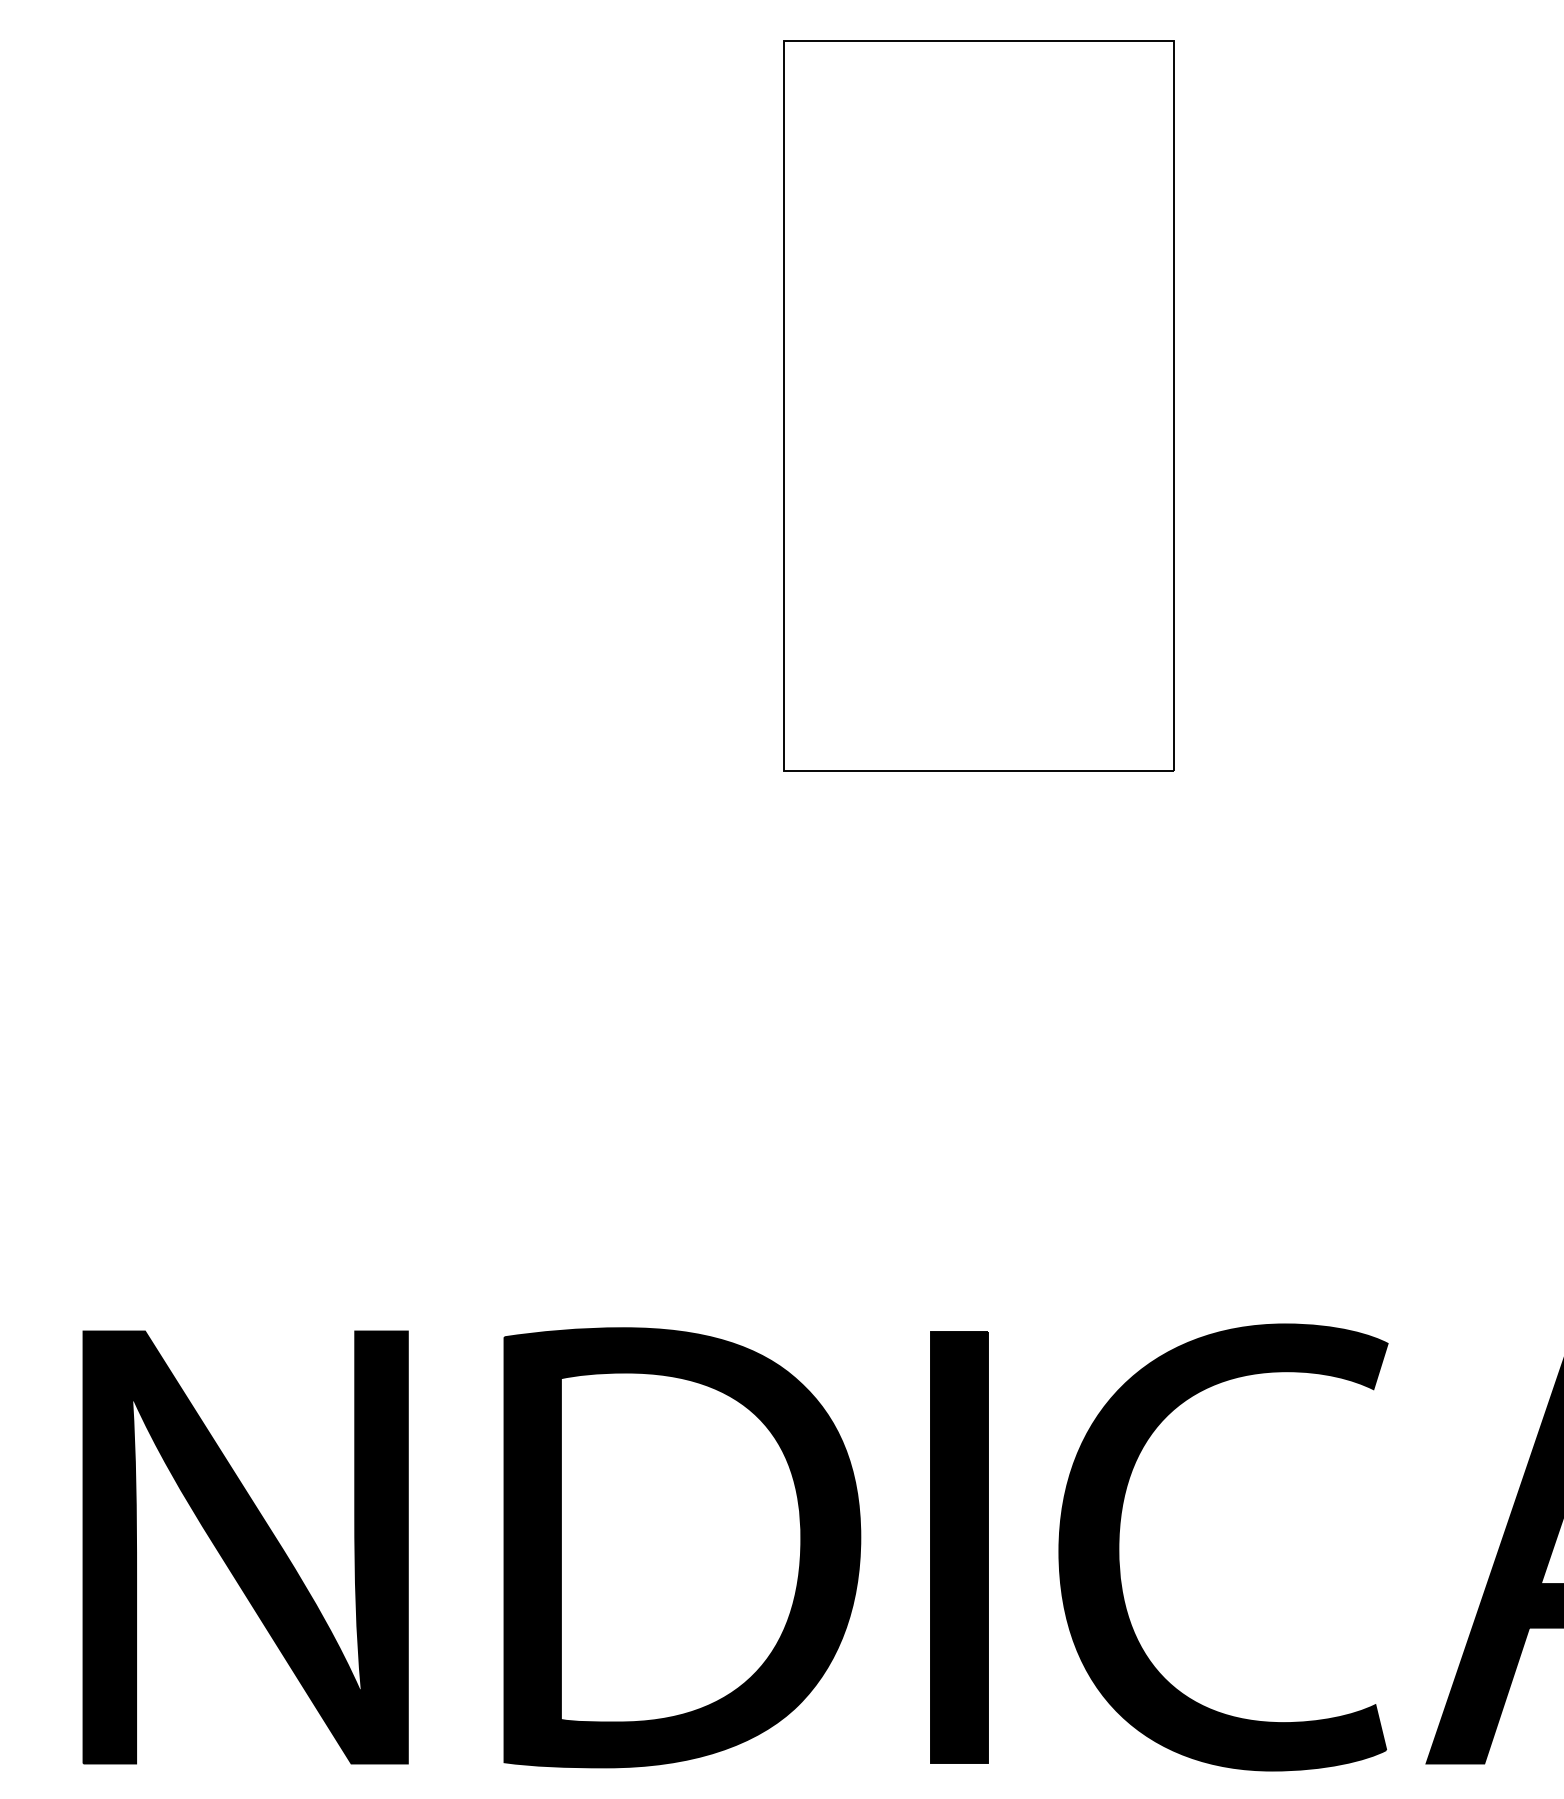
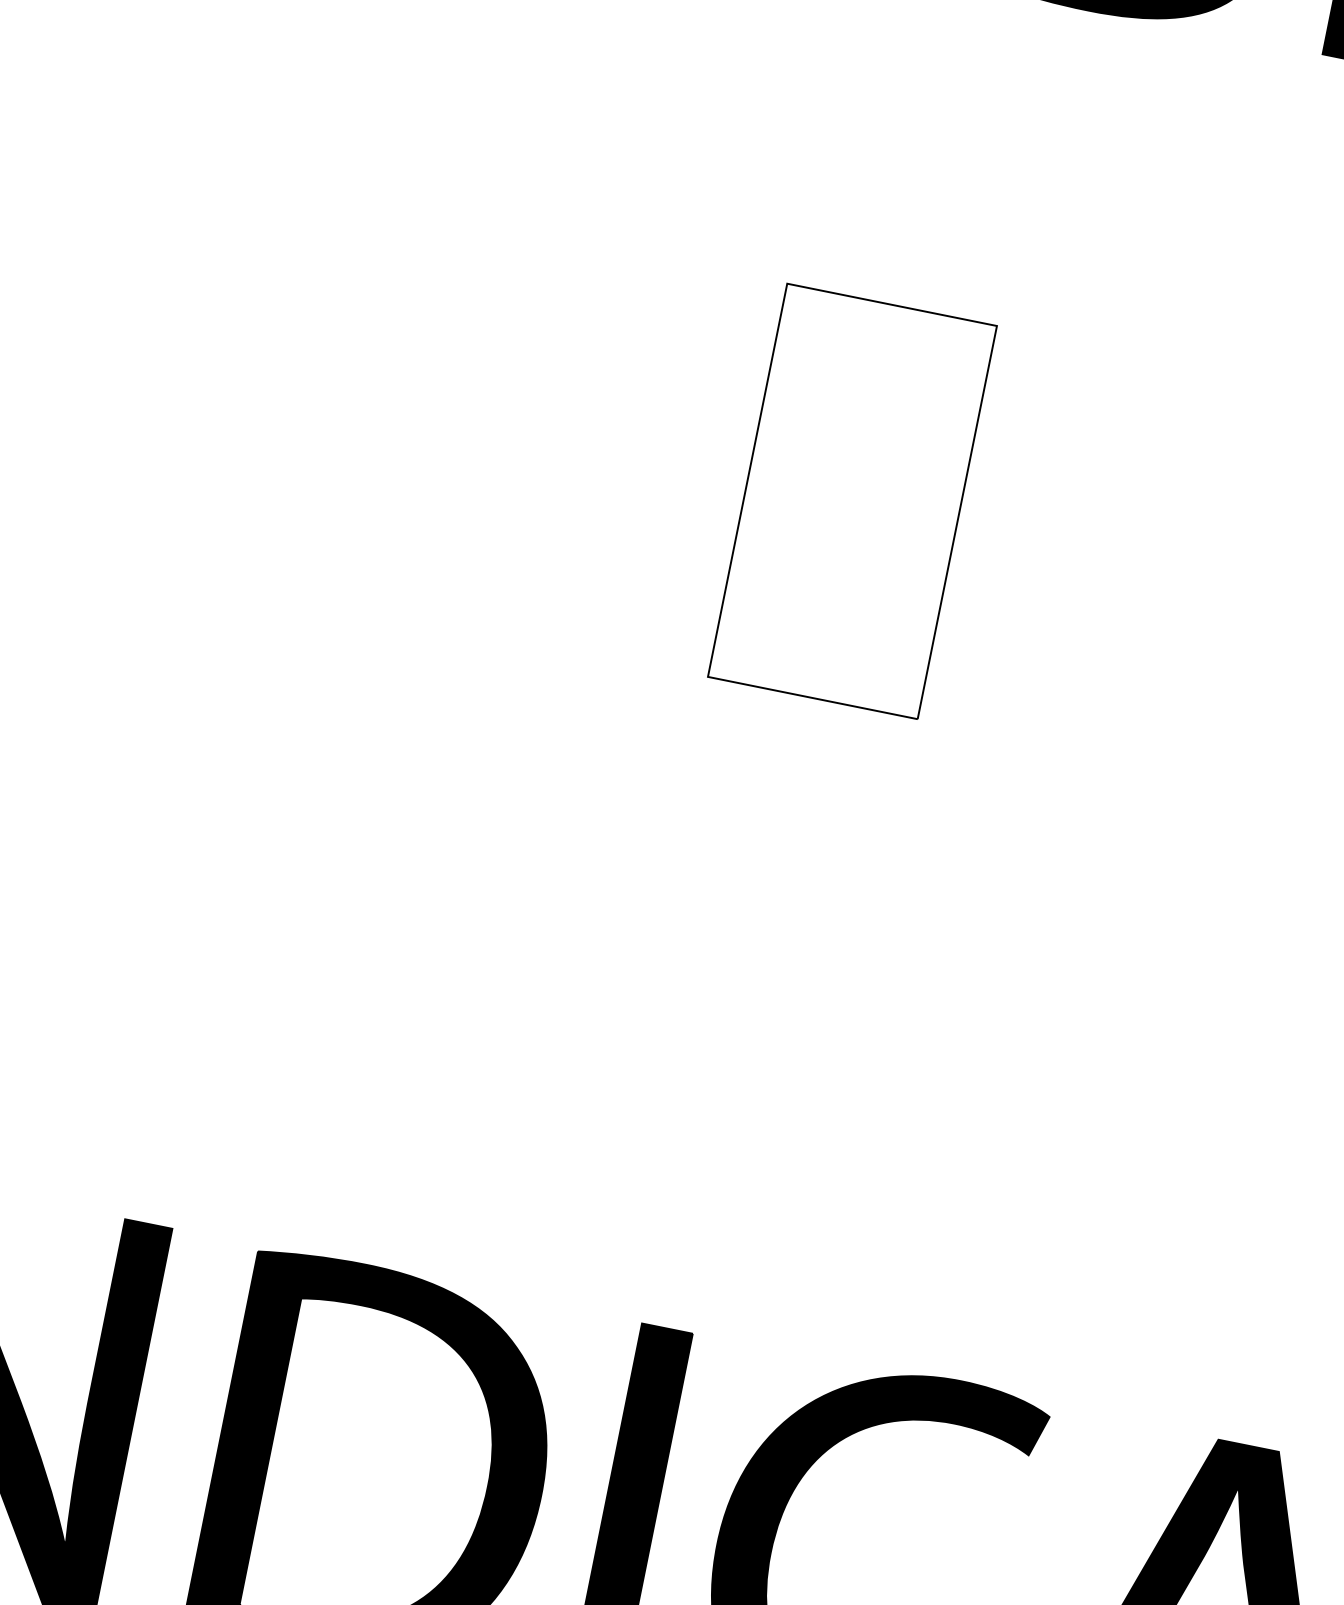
part: (978, 405) -> (852, 500), size x0.6

